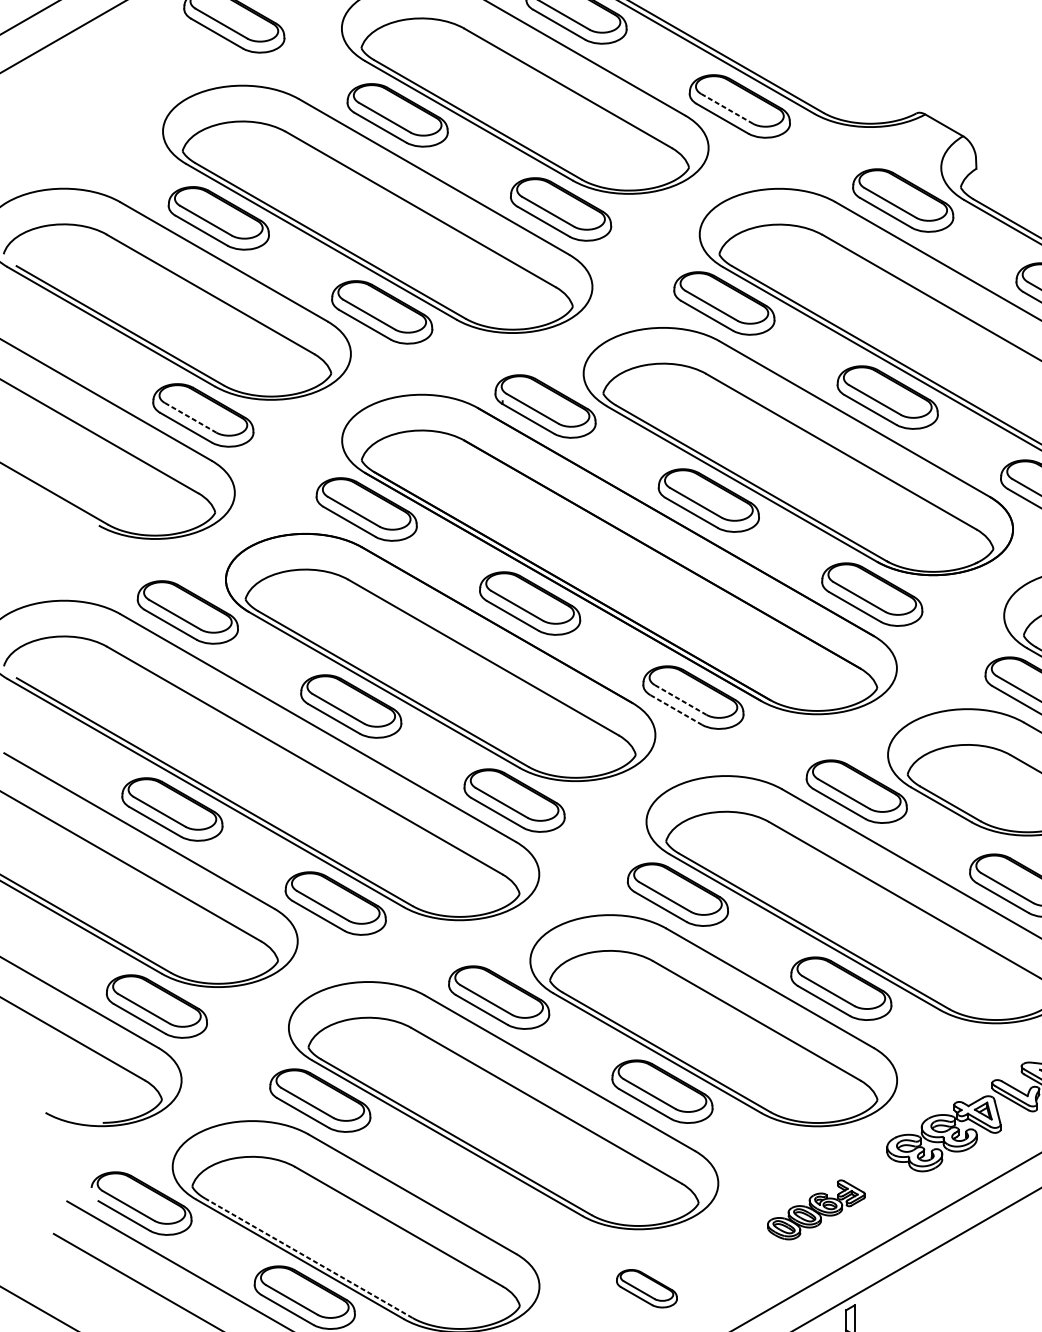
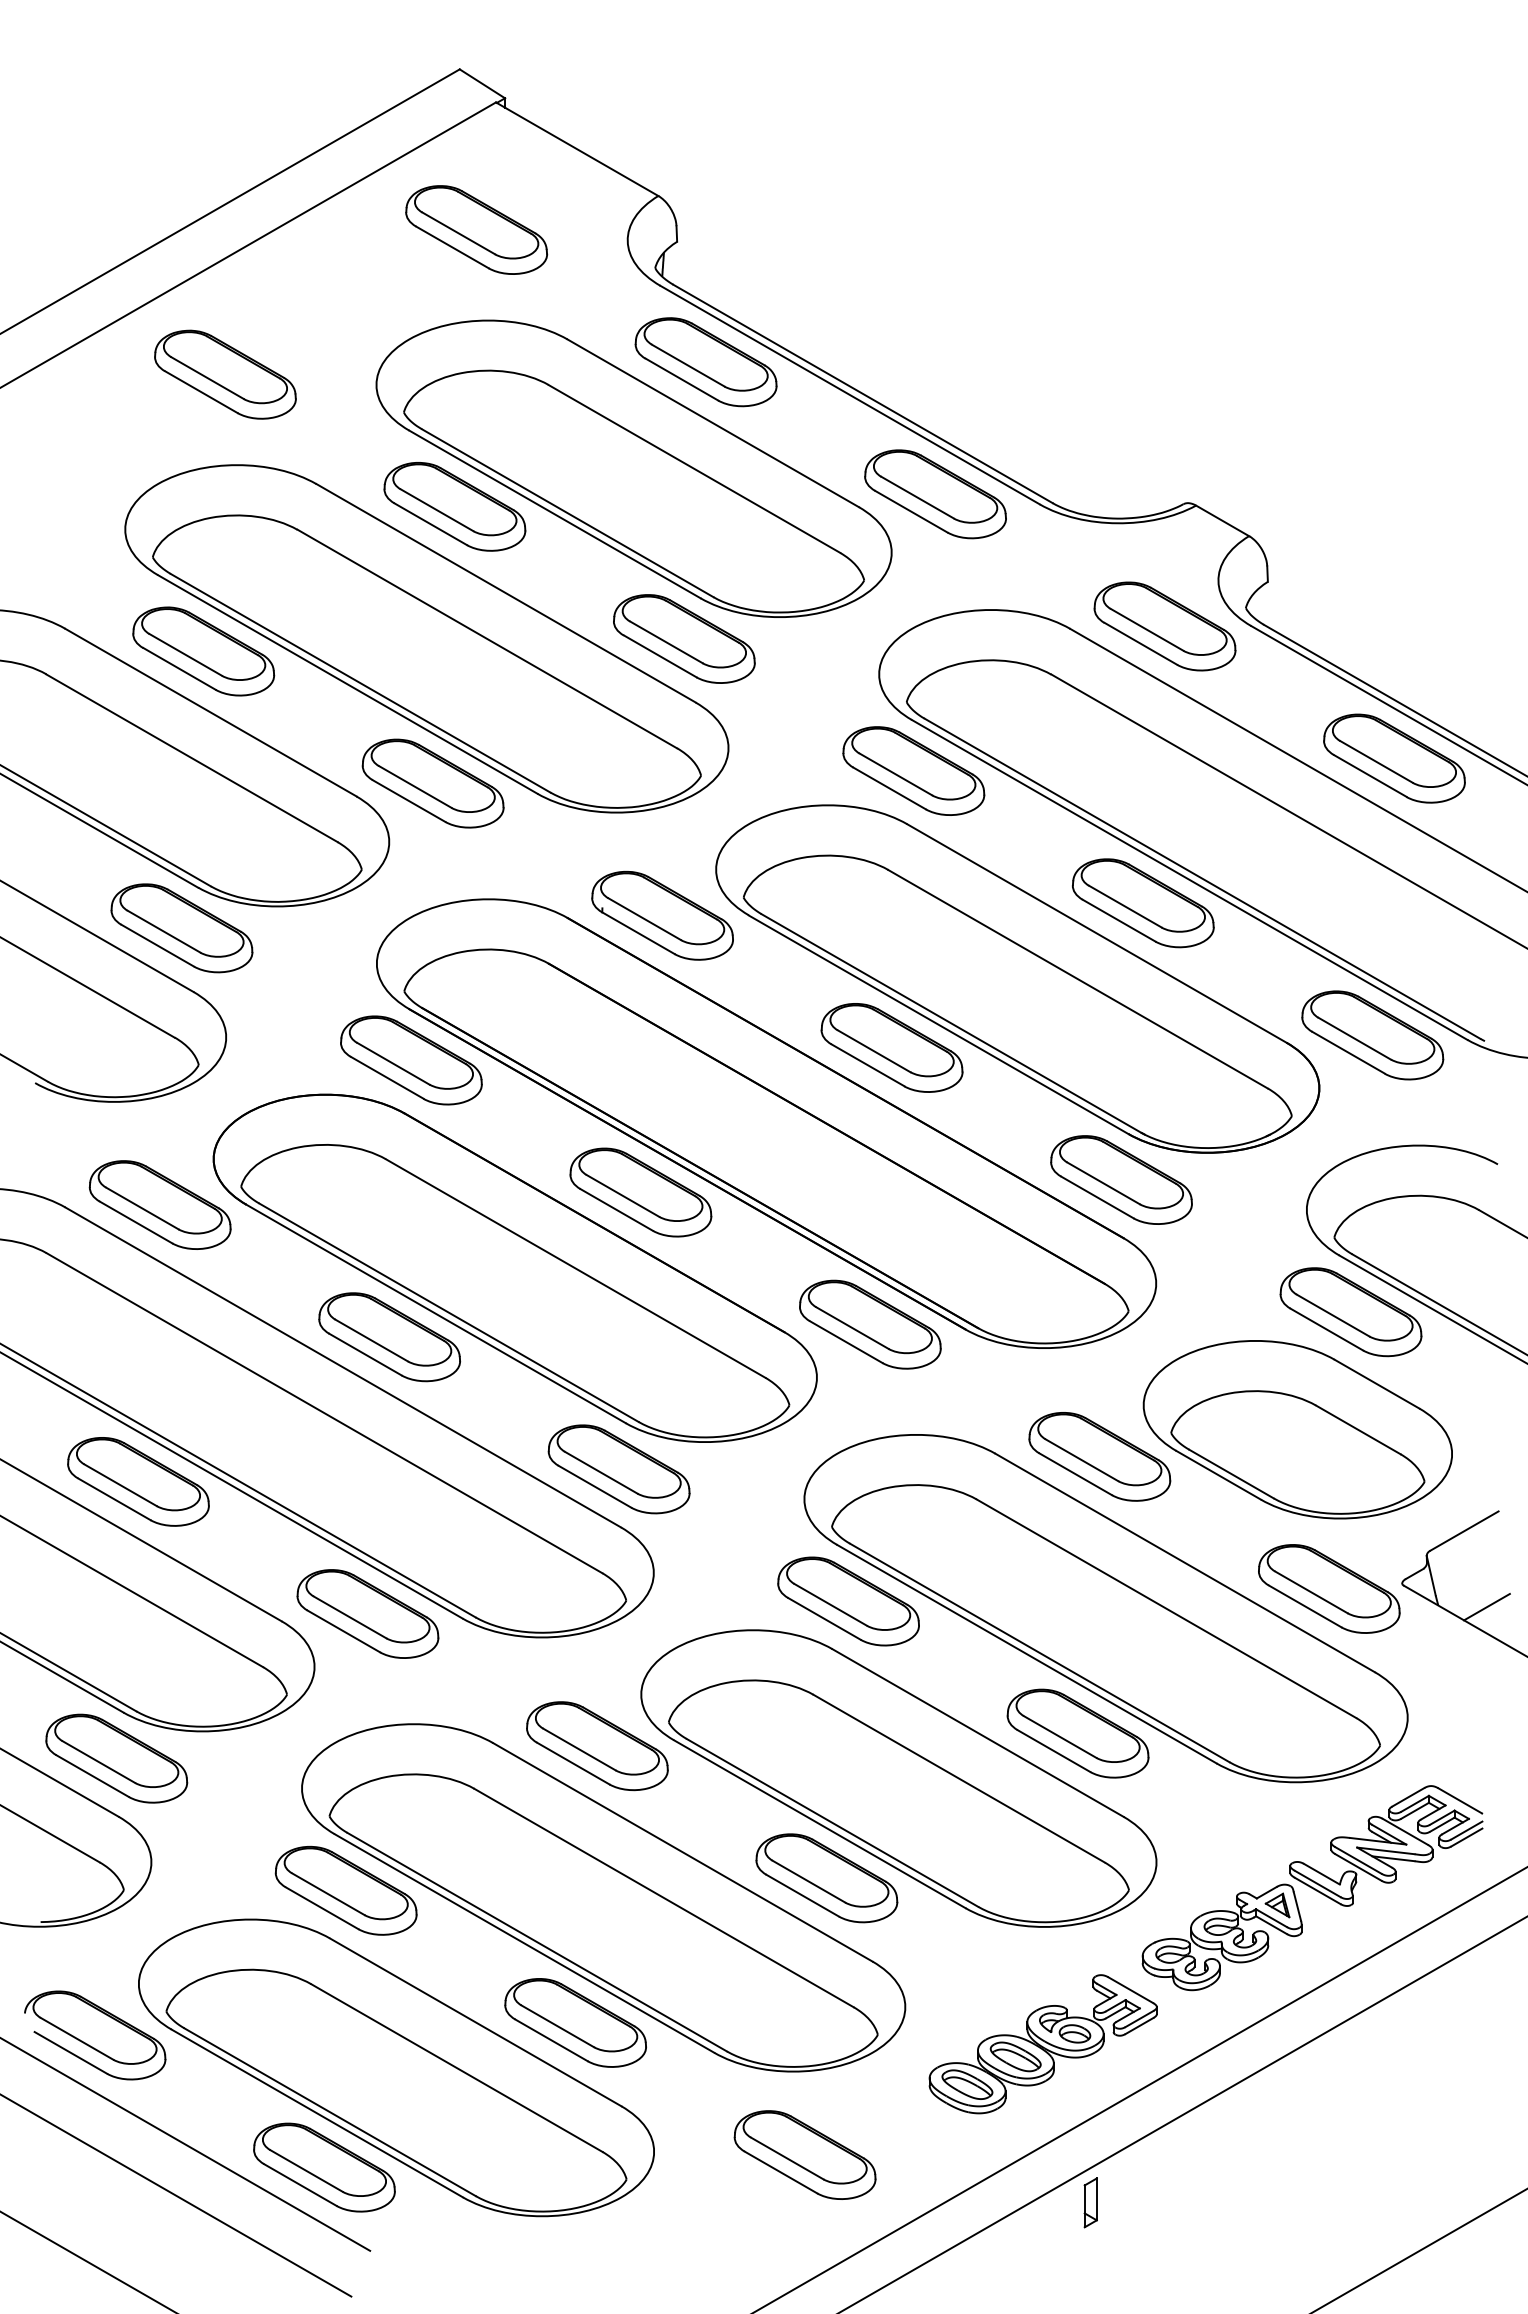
line: (727, 108) -> (917, 497), dashed -> solid
line: (190, 417) -> (164, 931), dashed -> solid
line: (680, 700) -> (852, 1328), dashed -> solid
line: (676, 710) -> (846, 1342), dashed -> solid
part: (483, 1194) -> (575, 2022), added
part: (815, 1210) -> (1042, 2044), size x1.67
line: (308, 1257) -> (329, 2111), dashed -> solid
part: (646, 1288) -> (804, 2154), size x1.67

